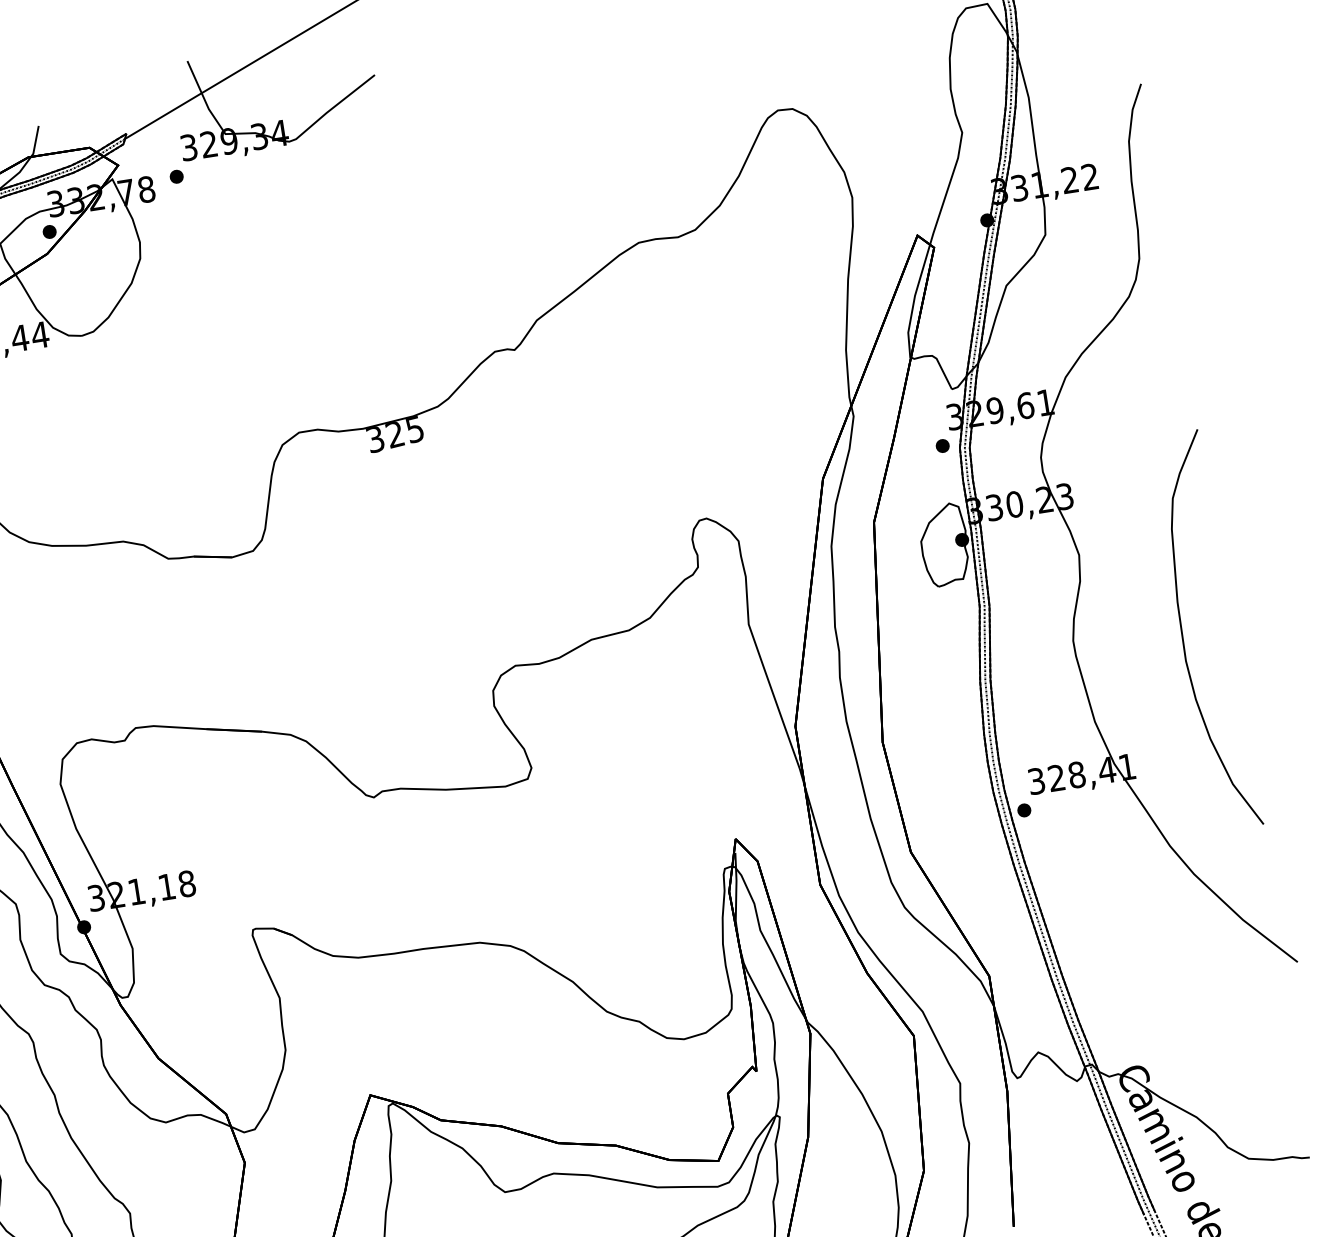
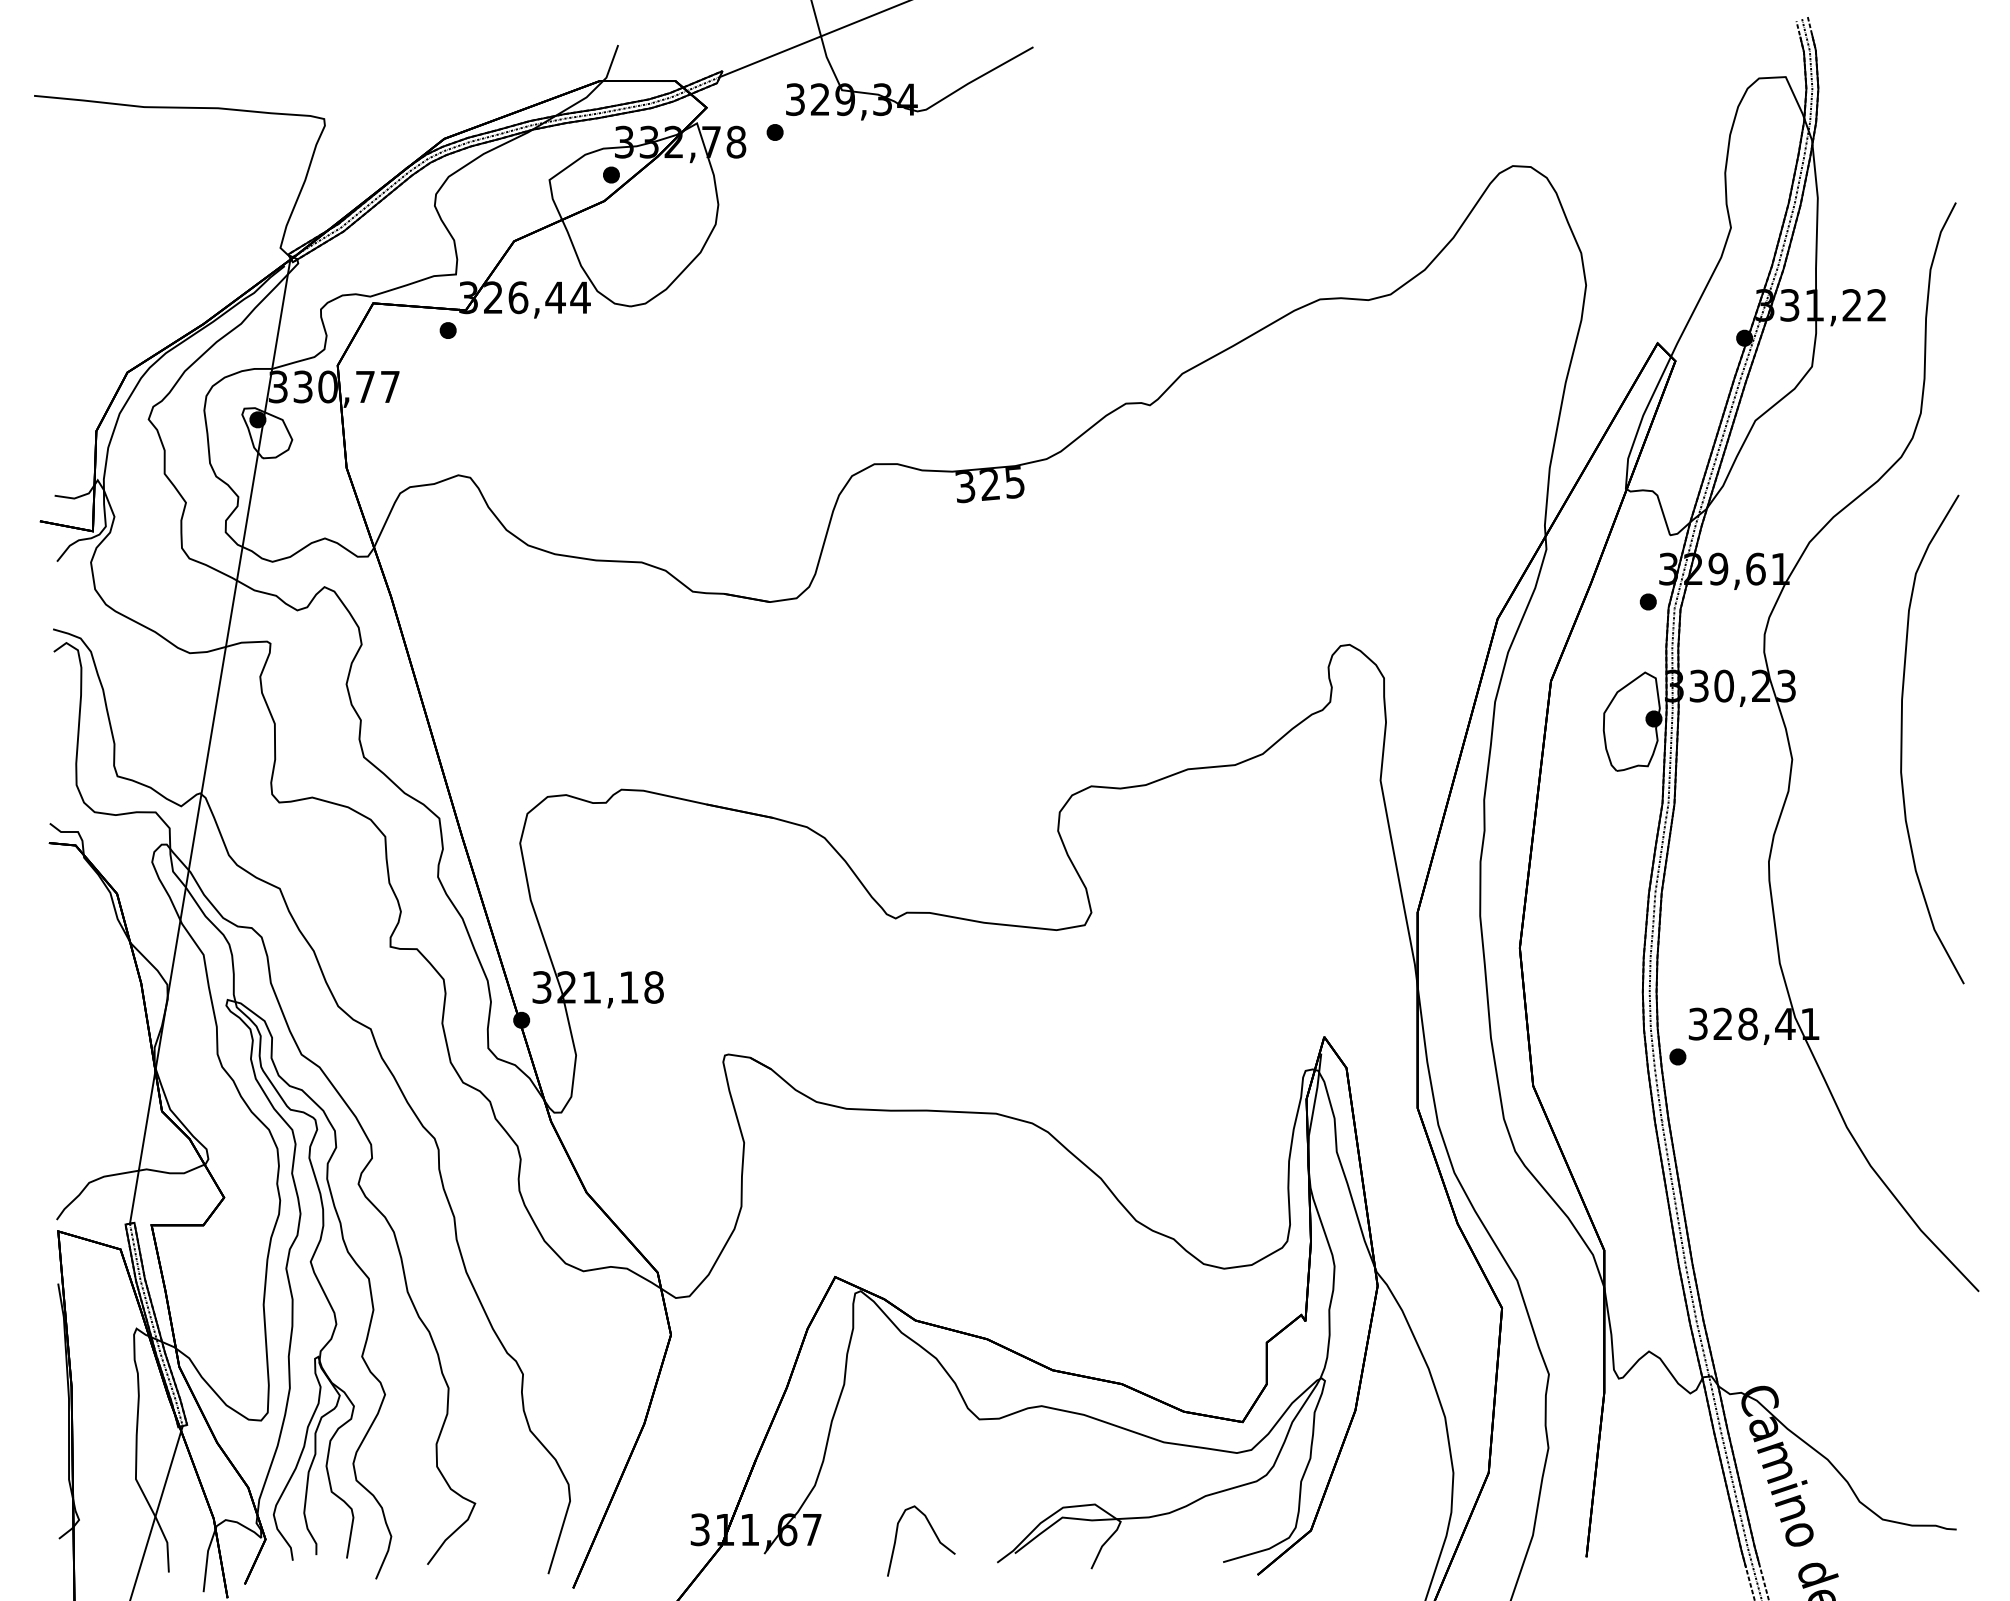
curve: (1182, 634) -> (1902, 739), moved

